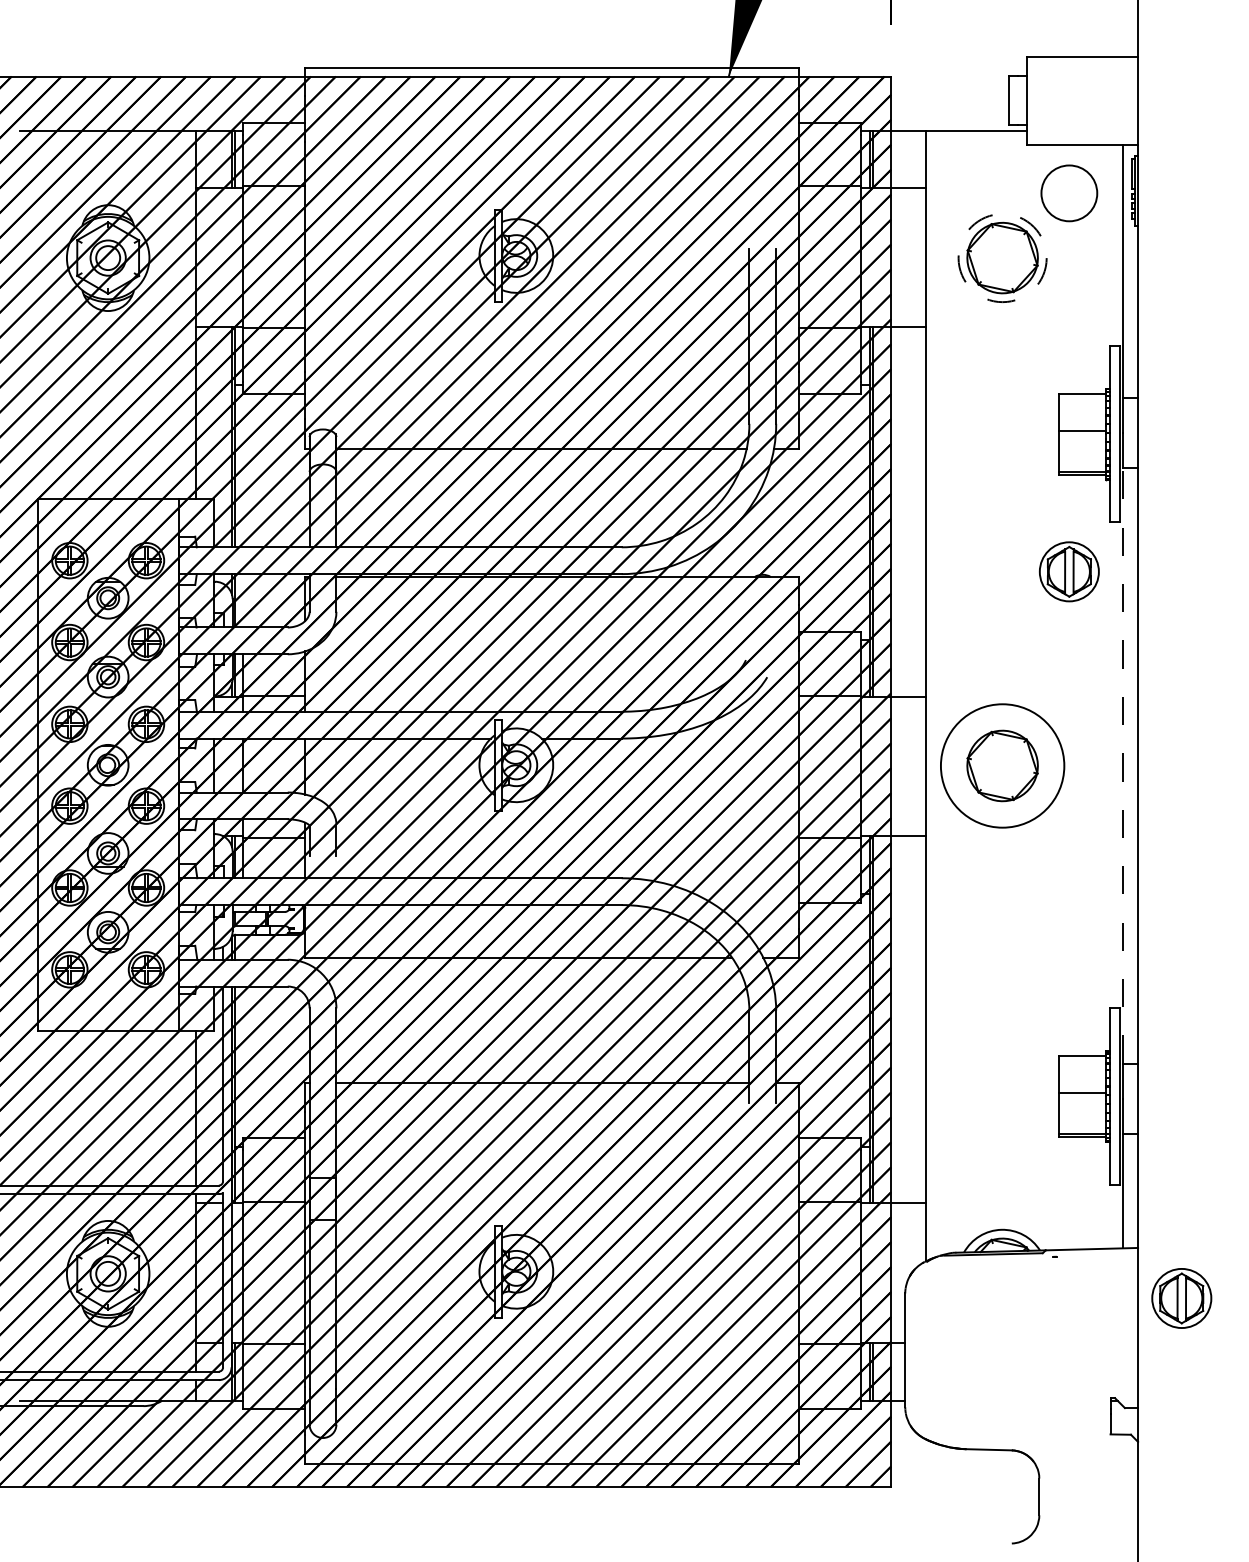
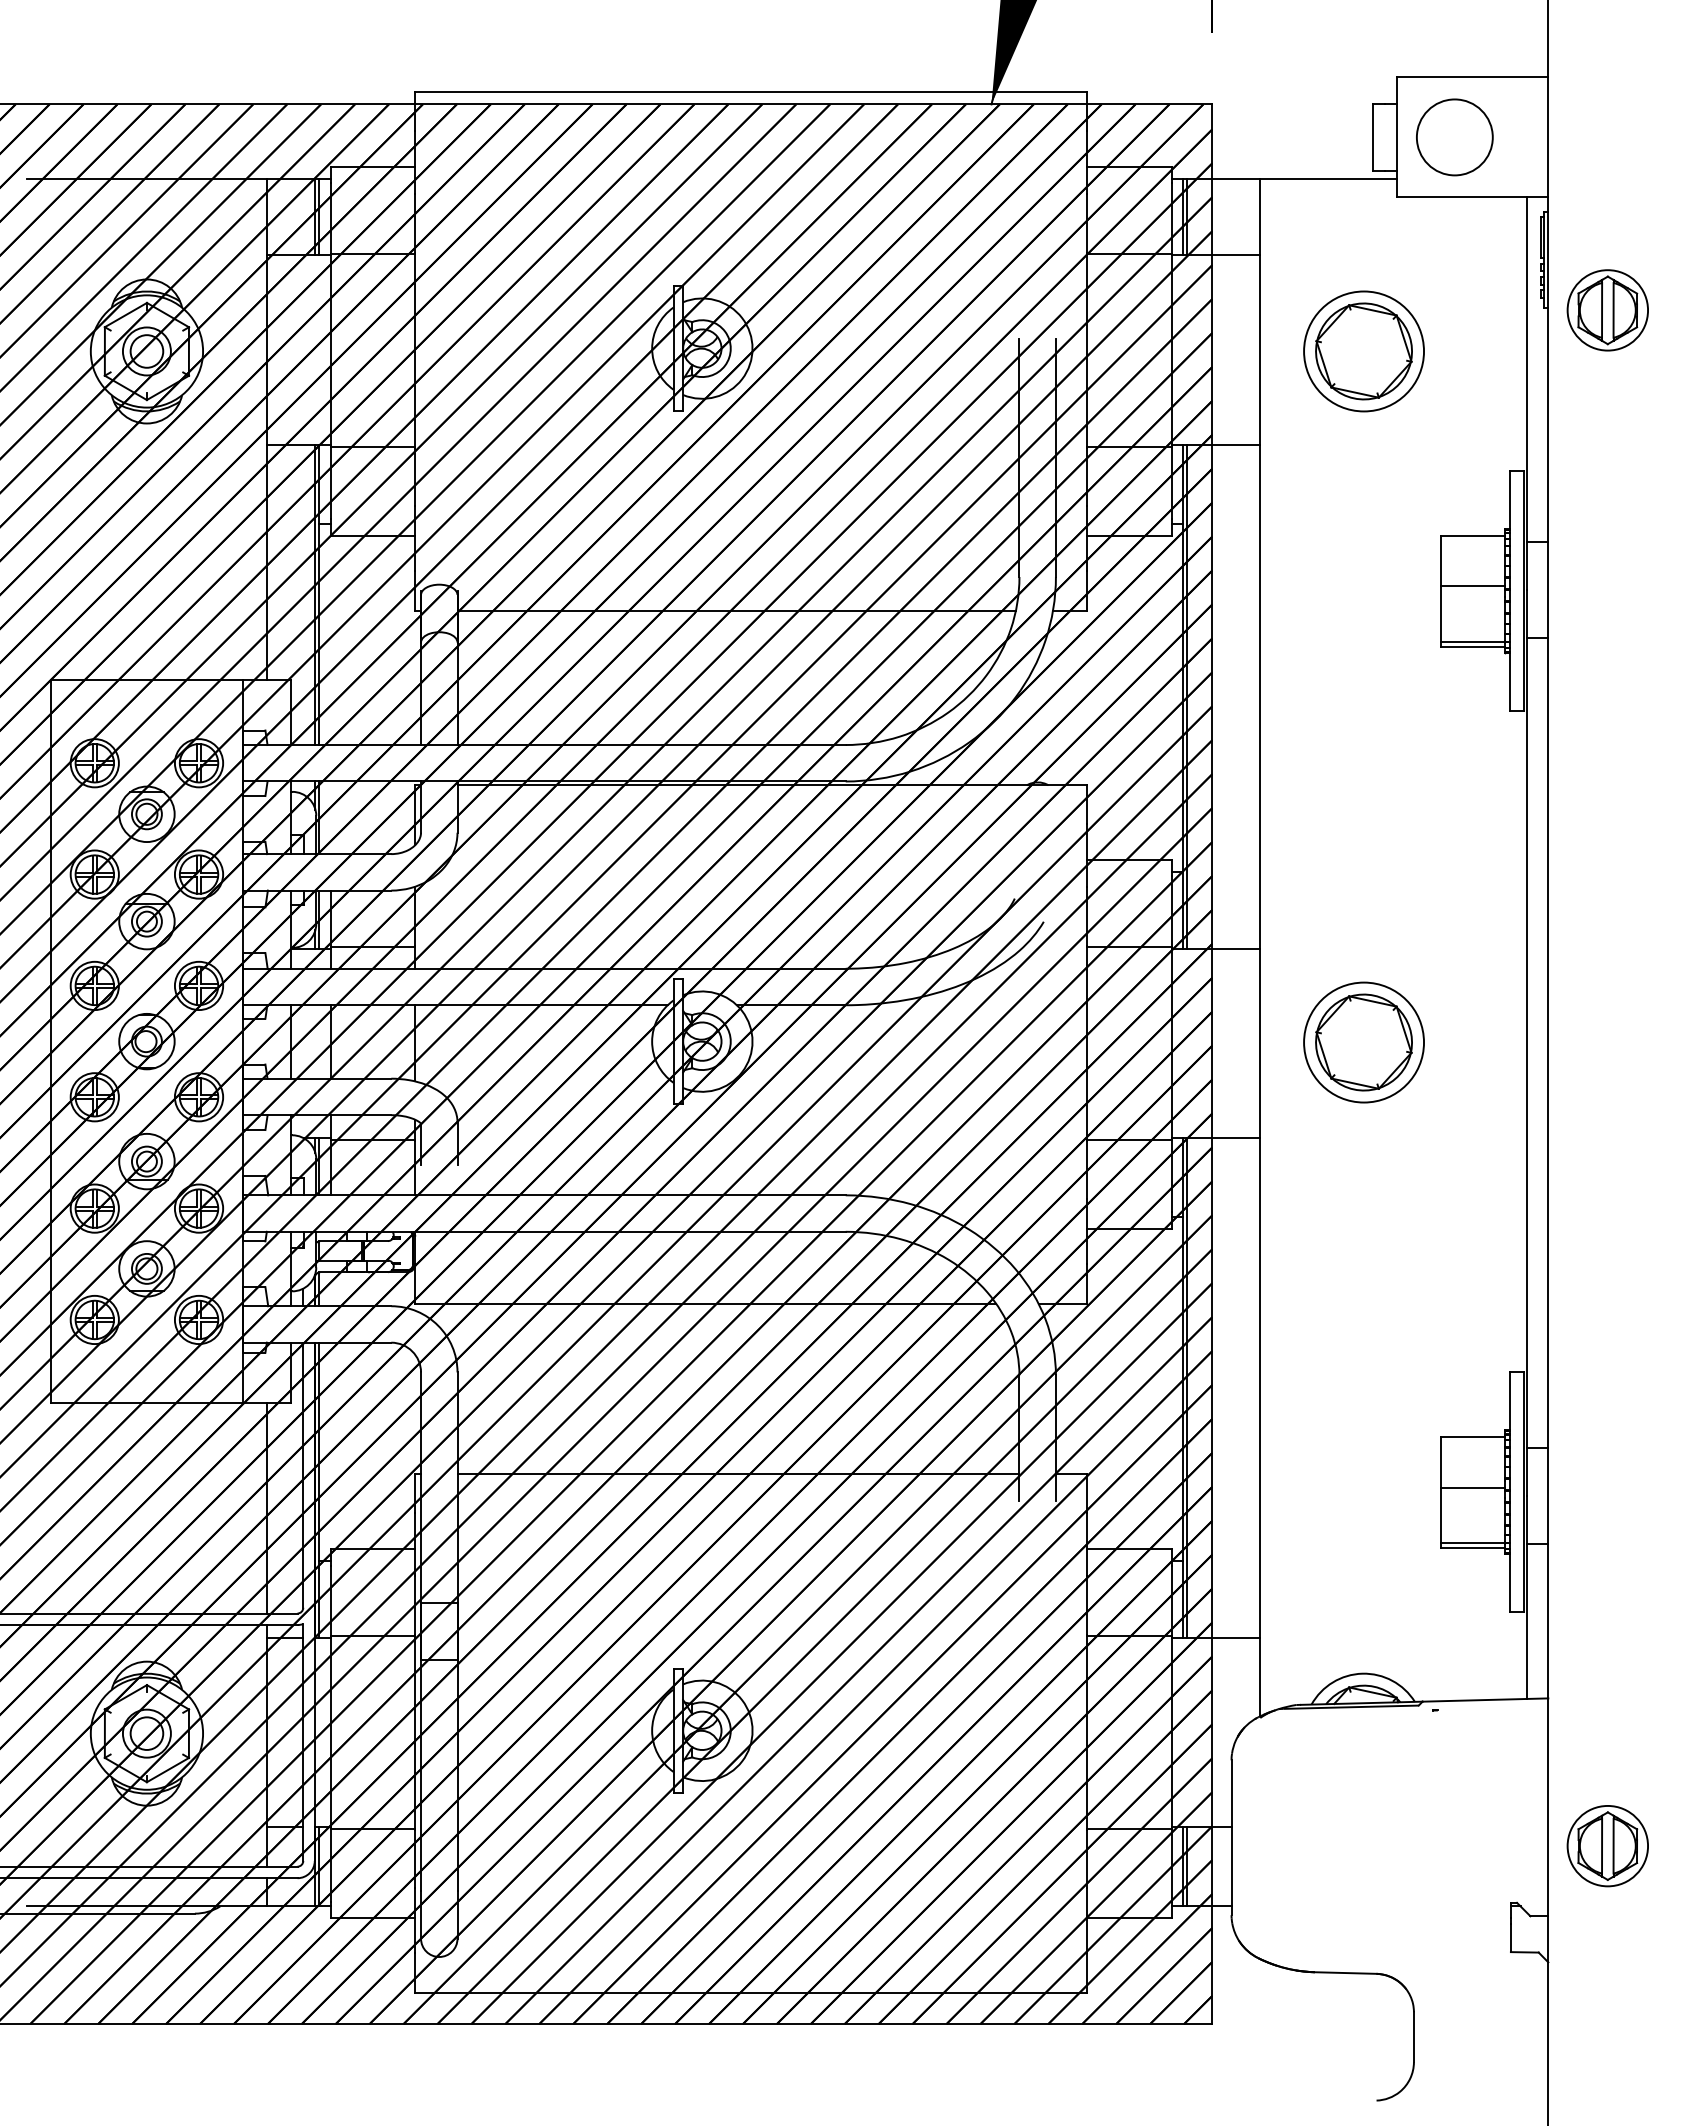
circle: (1069, 193) -> (1454, 137), moved
circle: (1002, 258) -> (1364, 351), dashed -> solid
part: (1069, 571) -> (1607, 310), moved
circle: (1002, 765) -> (1364, 1042), size x0.71
line: (1122, 765) -> (1527, 1042), dashed -> solid
part: (1181, 1298) -> (1607, 1846), moved

